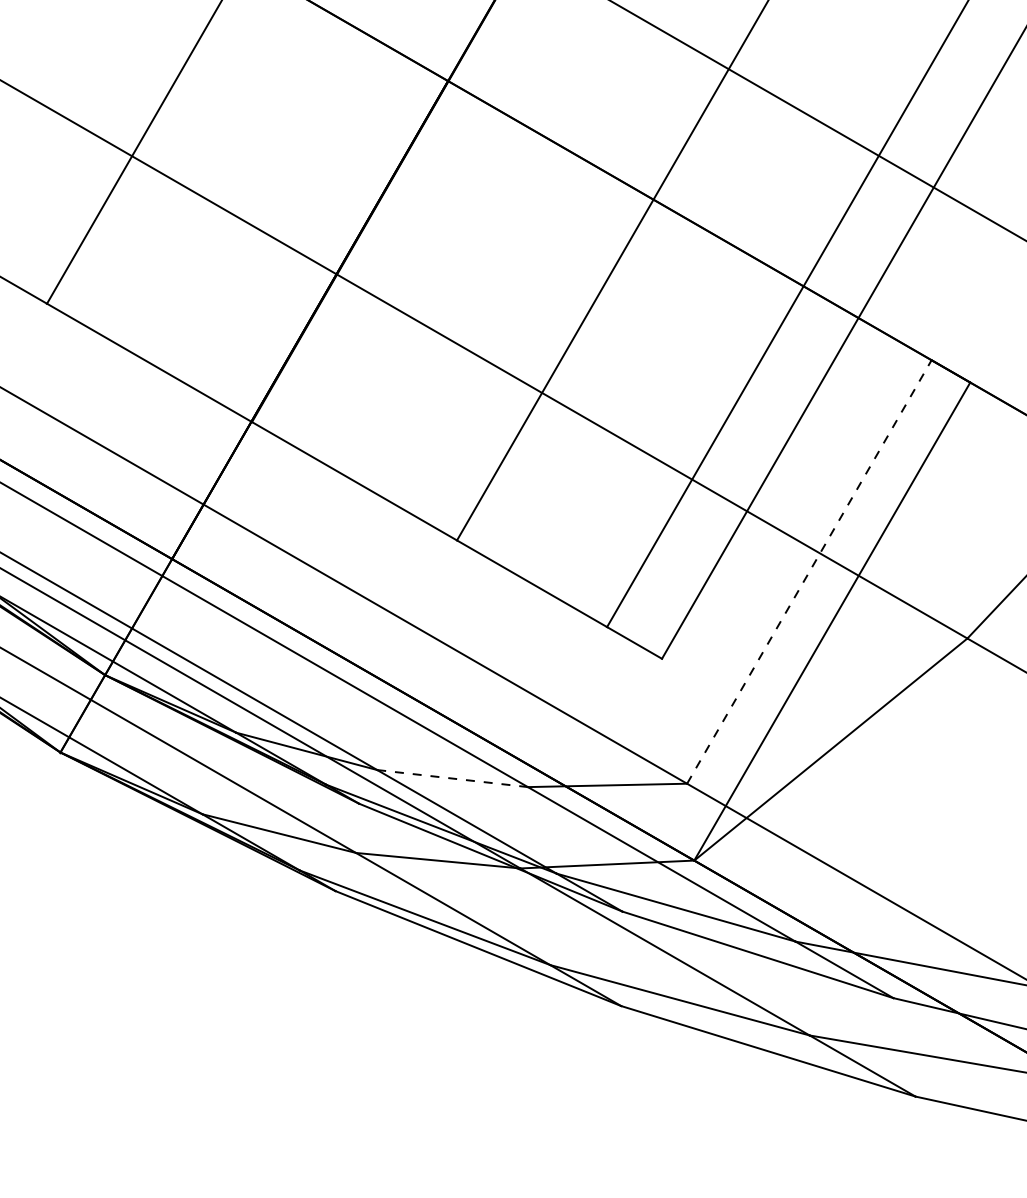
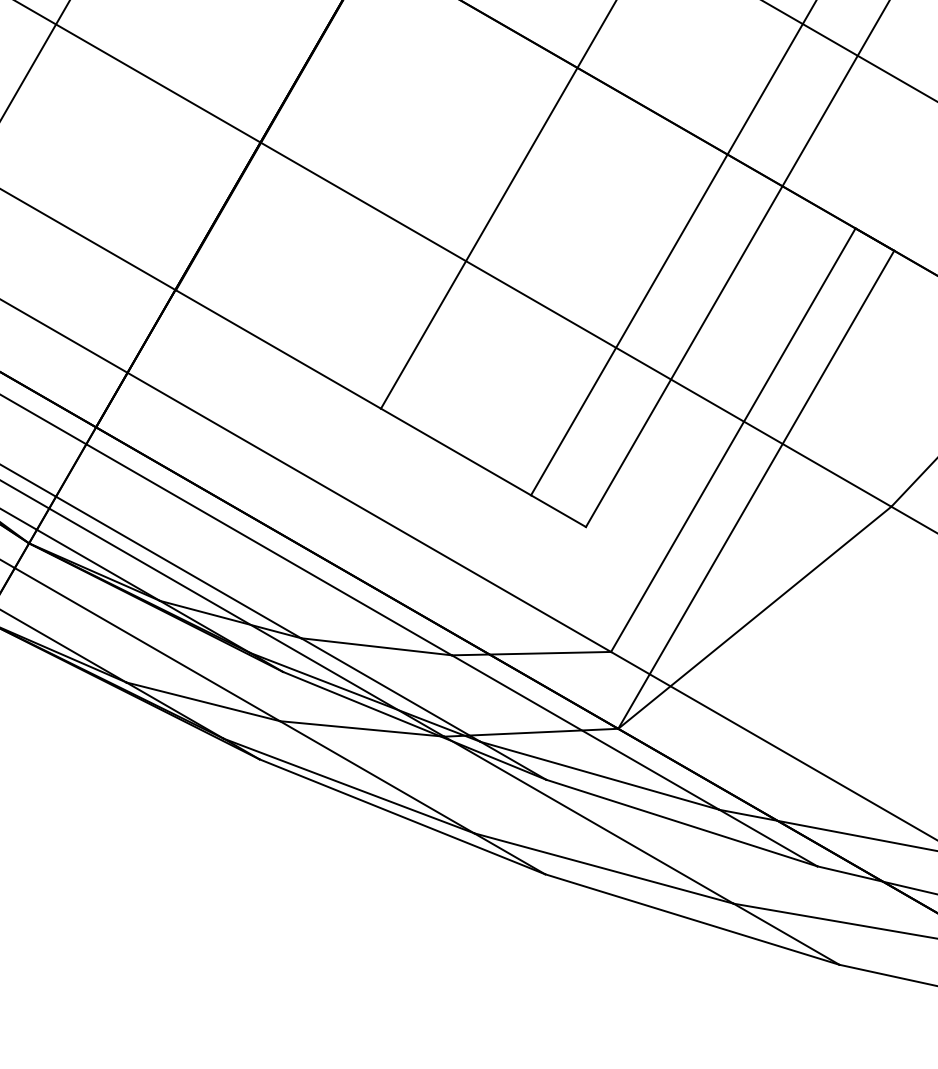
line: (809, 571) -> (733, 439), dashed -> solid
line: (452, 778) -> (376, 646), dashed -> solid

